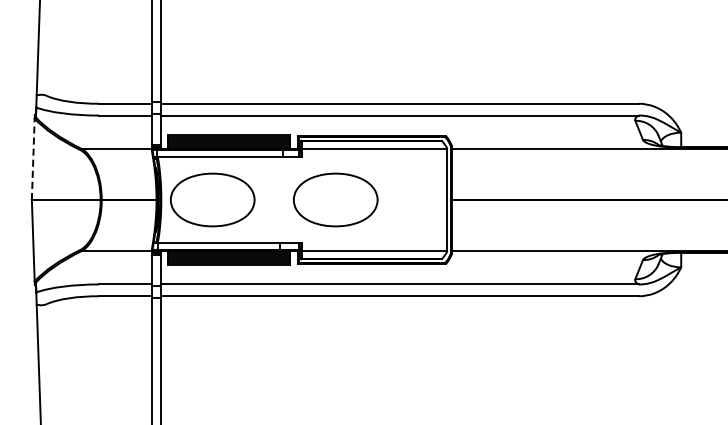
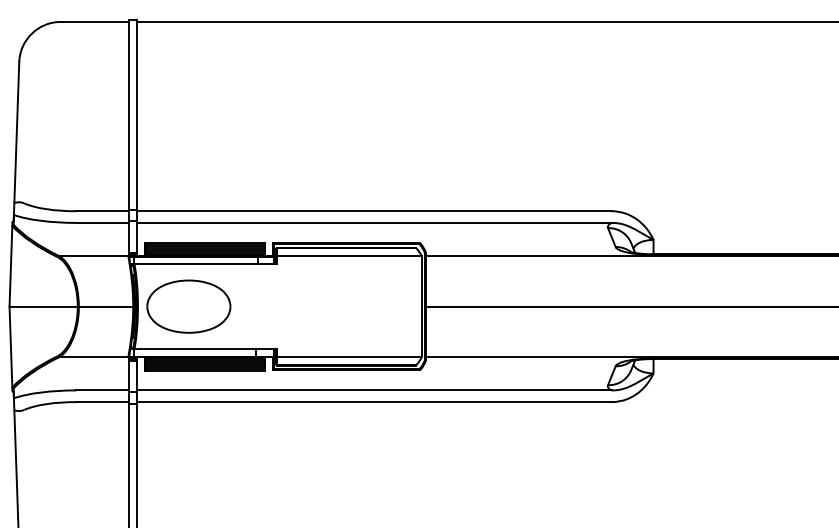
line: (32, 158) -> (10, 265), dashed -> solid
part: (335, 199) -> (310, 306), removed

